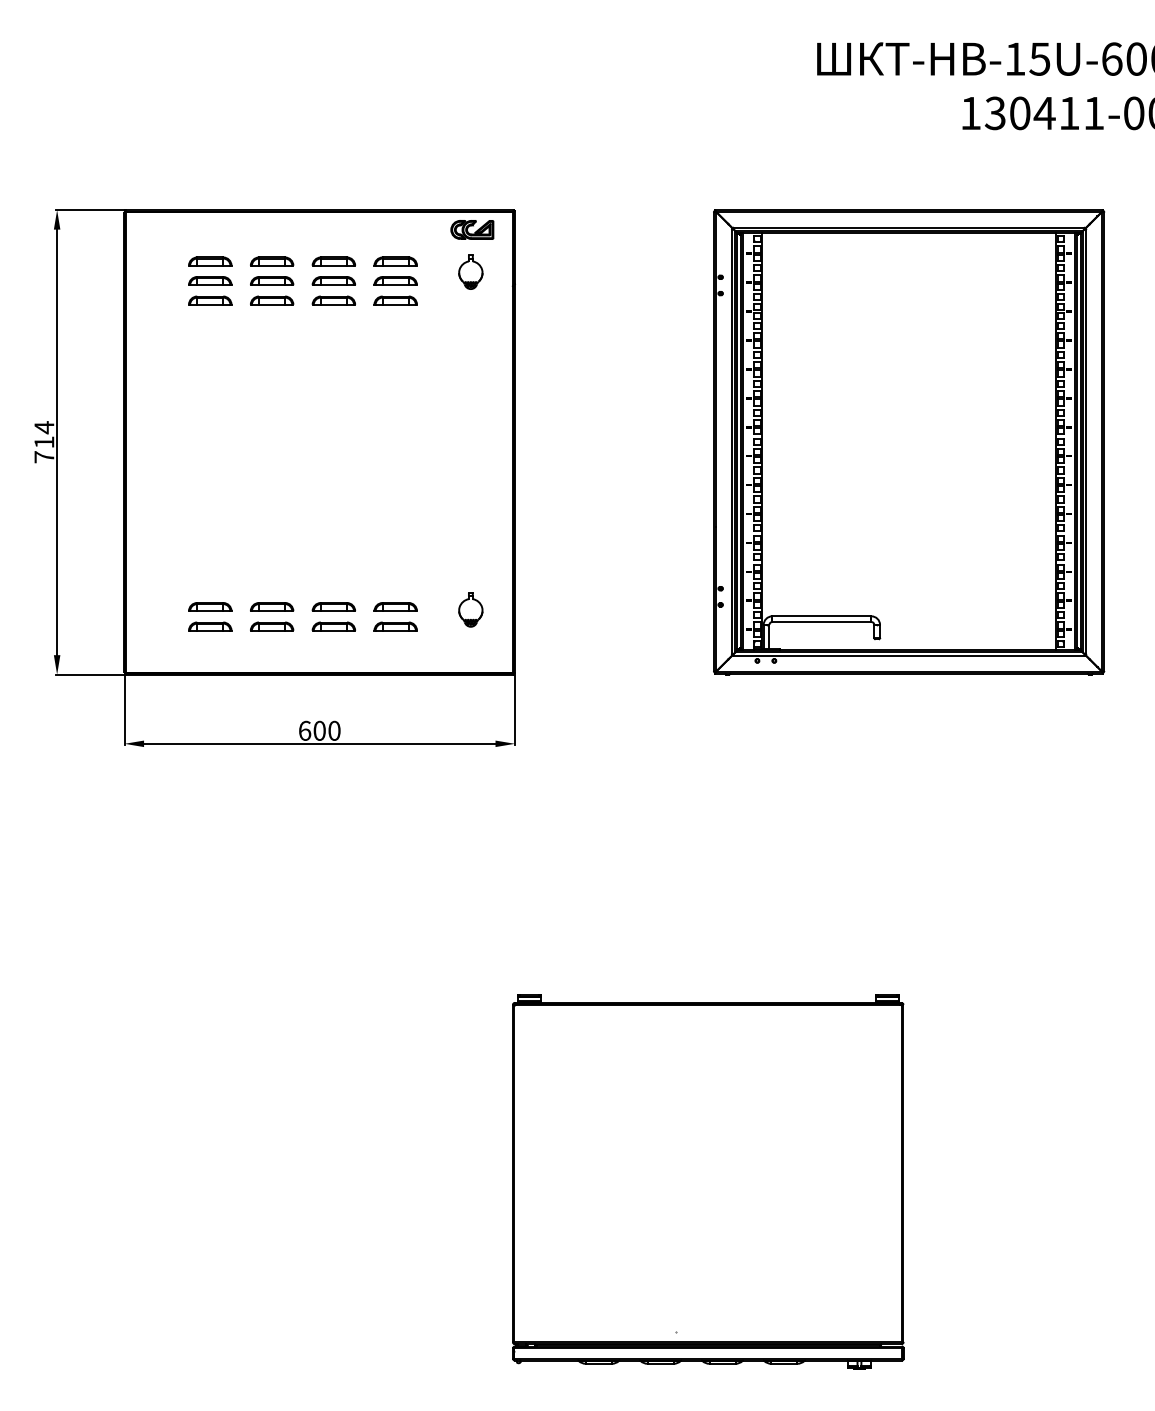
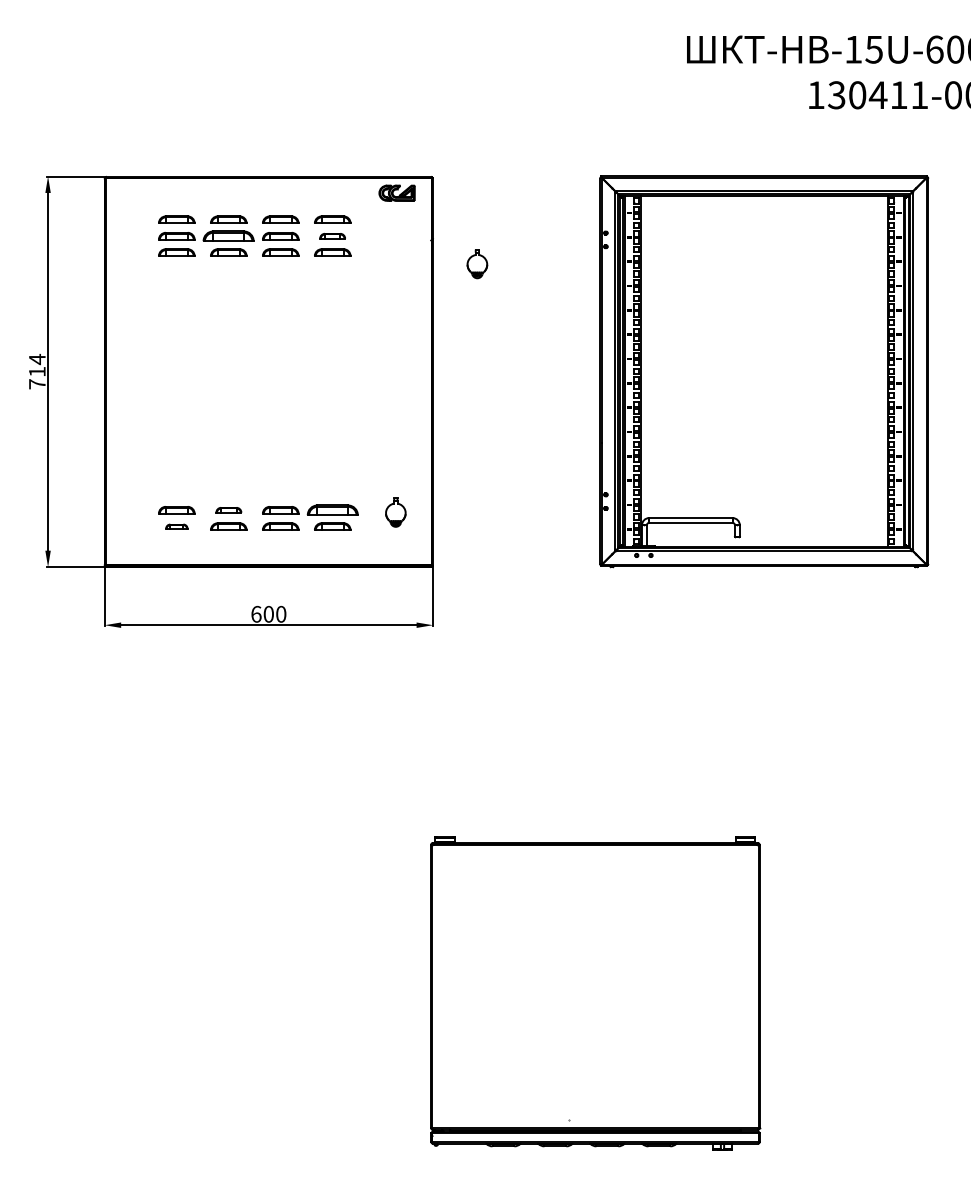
part: (470, 271) -> (477, 263), moved
part: (272, 280) -> (229, 235), size x1.4
part: (395, 280) -> (332, 235), size x0.7
part: (272, 606) -> (229, 509), size x0.7
part: (395, 606) -> (332, 509), size x1.4
part: (210, 626) -> (176, 526), size x0.6

